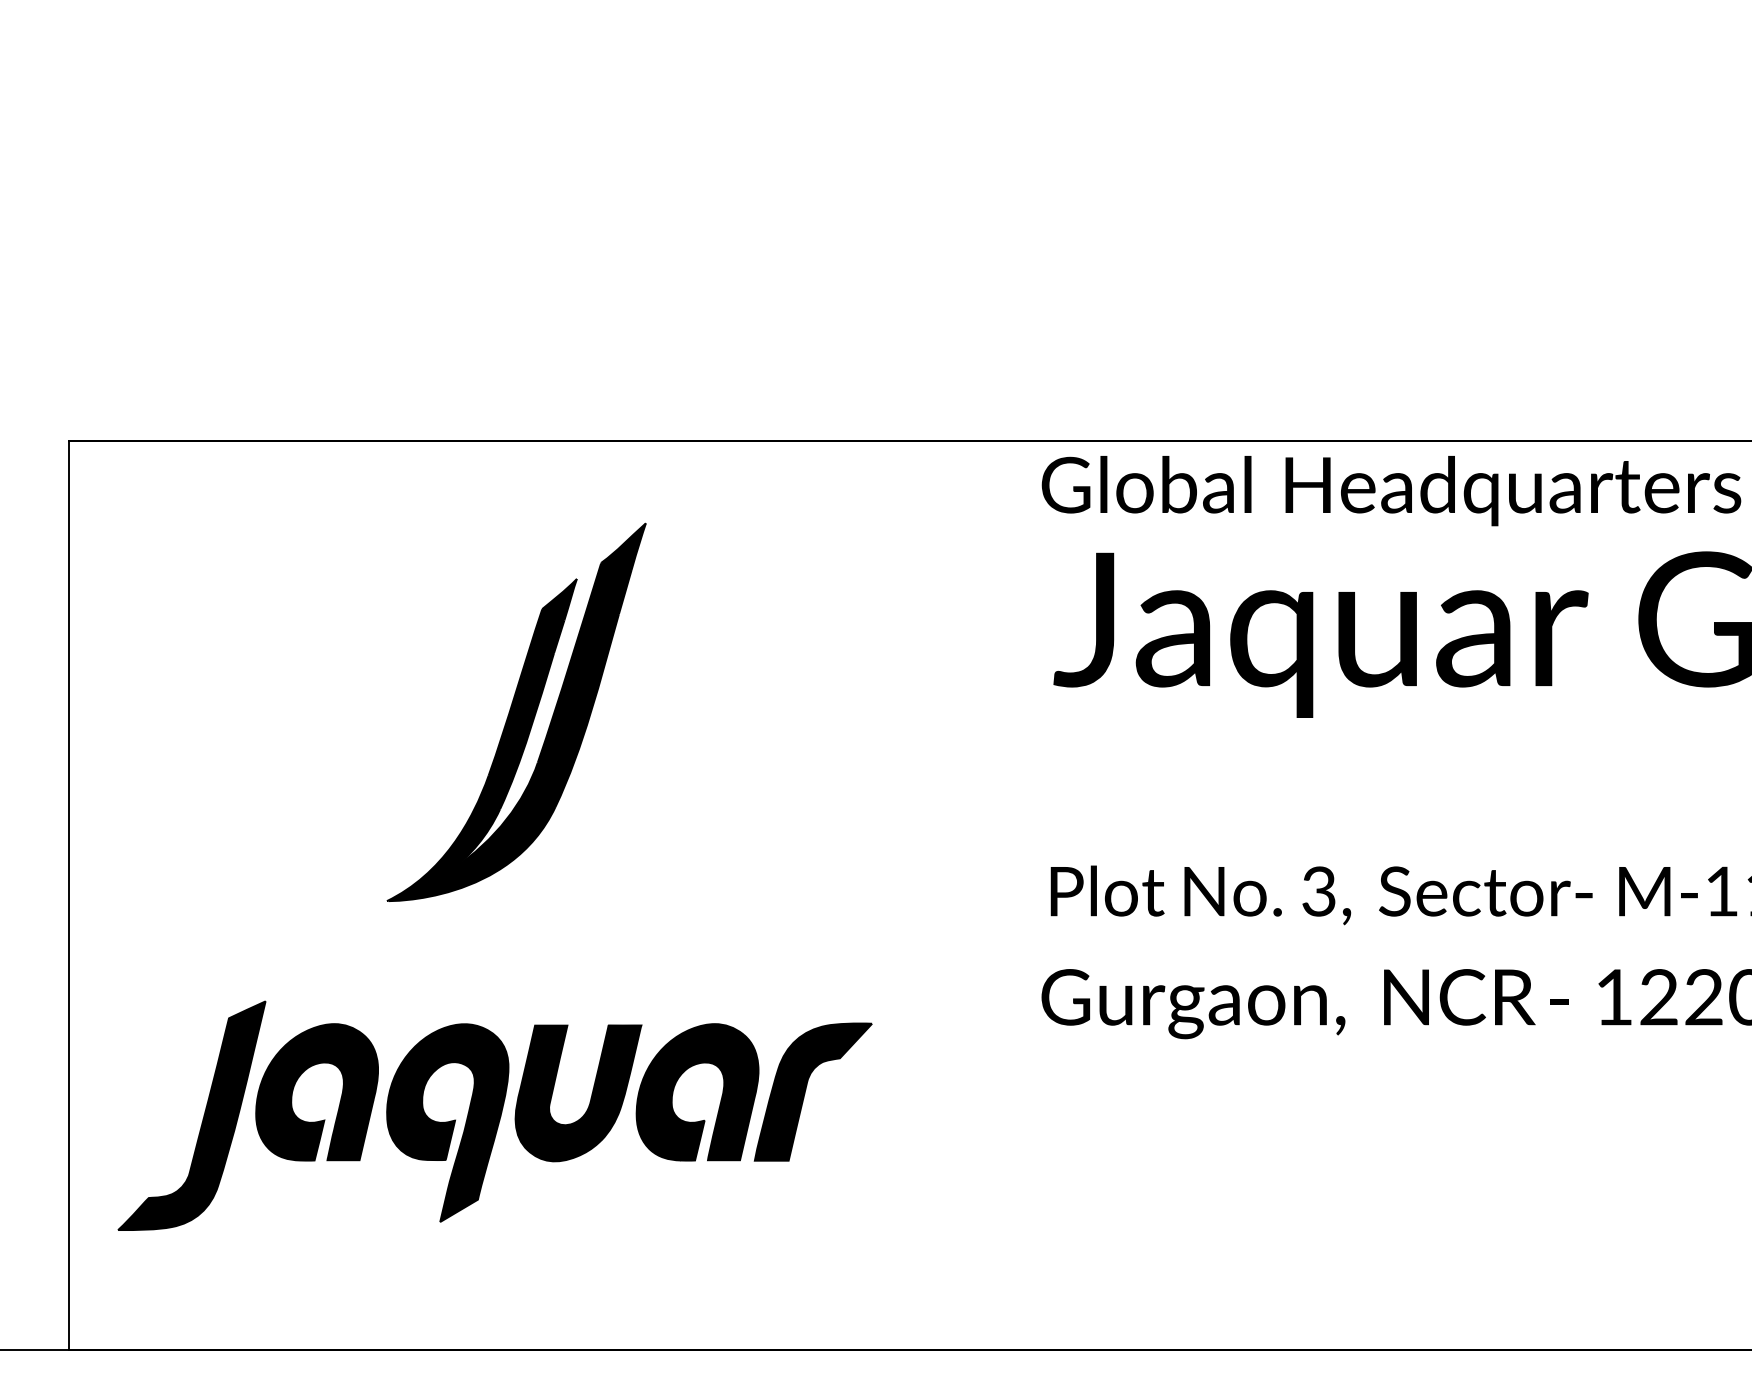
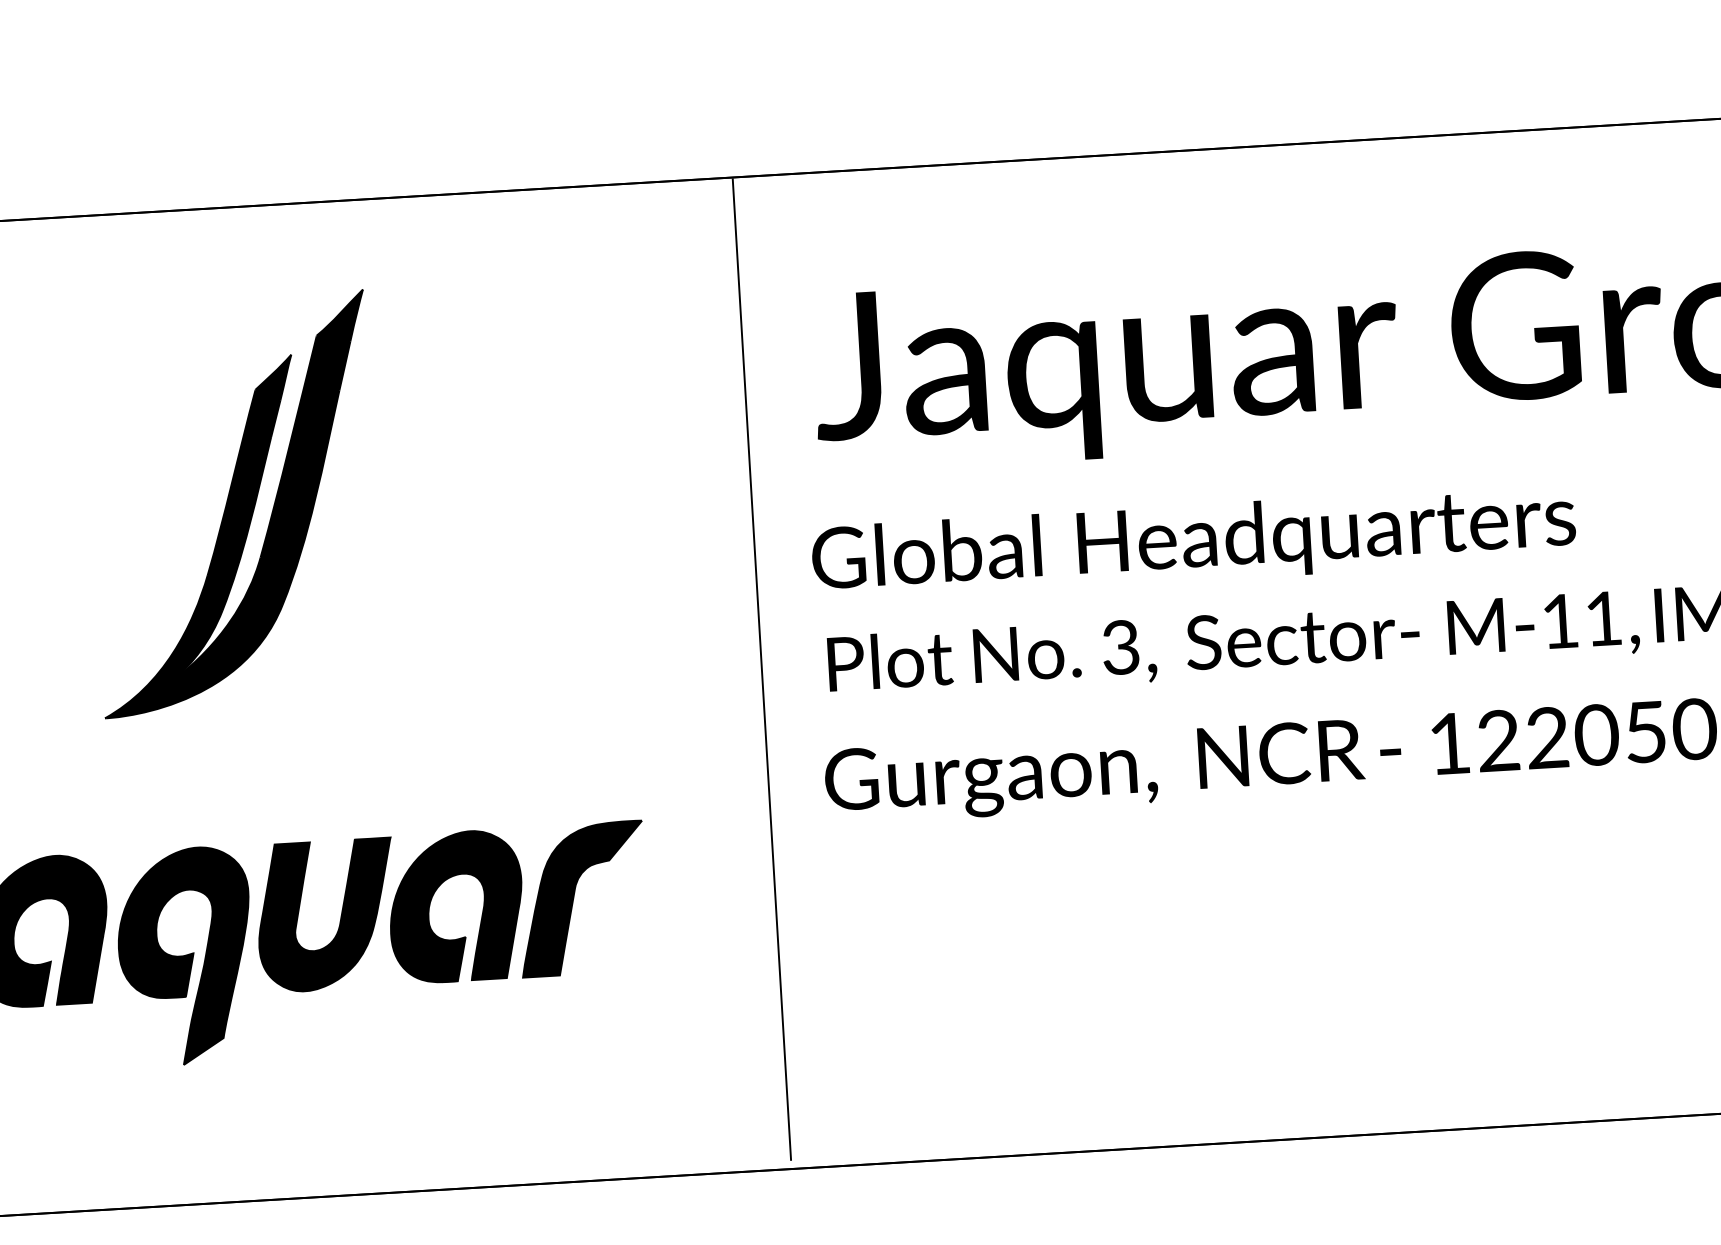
text: (1391, 491) -> (1194, 543), moved
line: (989, 891) -> (761, 668), added

